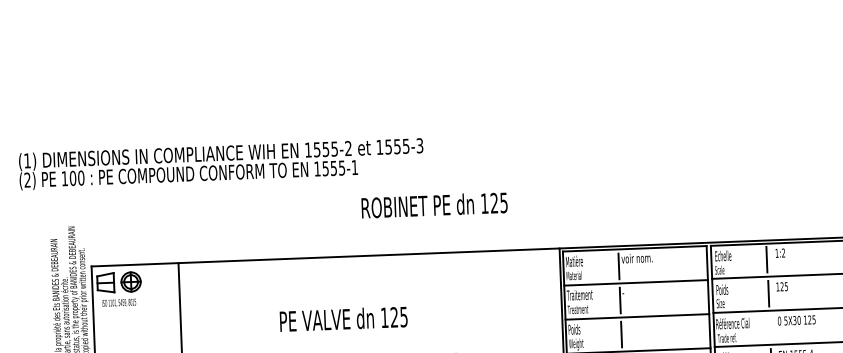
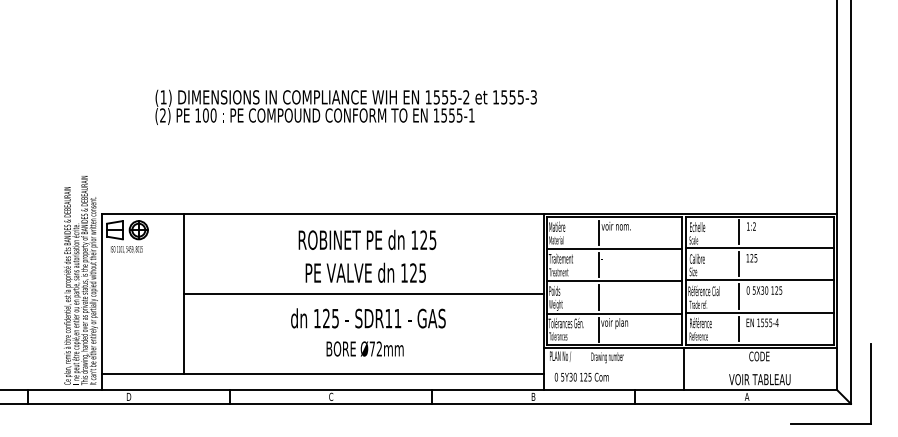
text: (220, 163) -> (345, 106), moved
text: (434, 204) -> (367, 239), moved
text: (723, 289) -> (696, 258), Poids -> Calibre
text: (343, 318) -> (365, 272), moved
line: (770, 327) -> (739, 296), added
line: (371, 339) -> (363, 293), added

